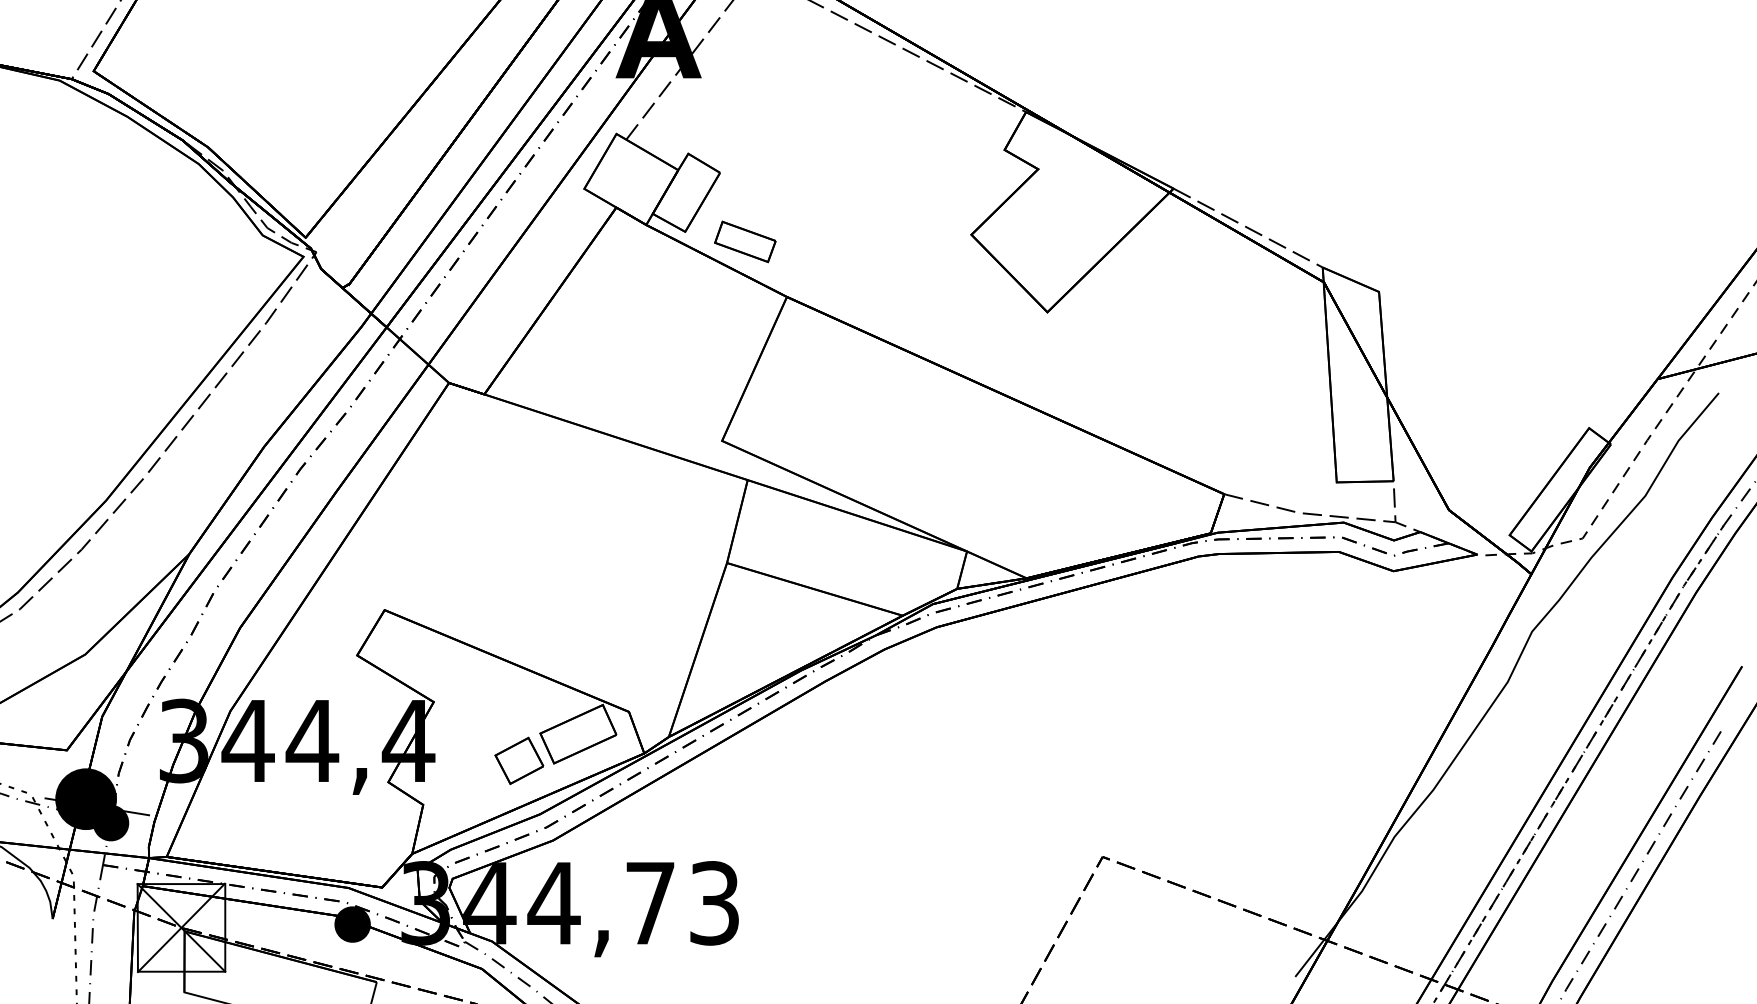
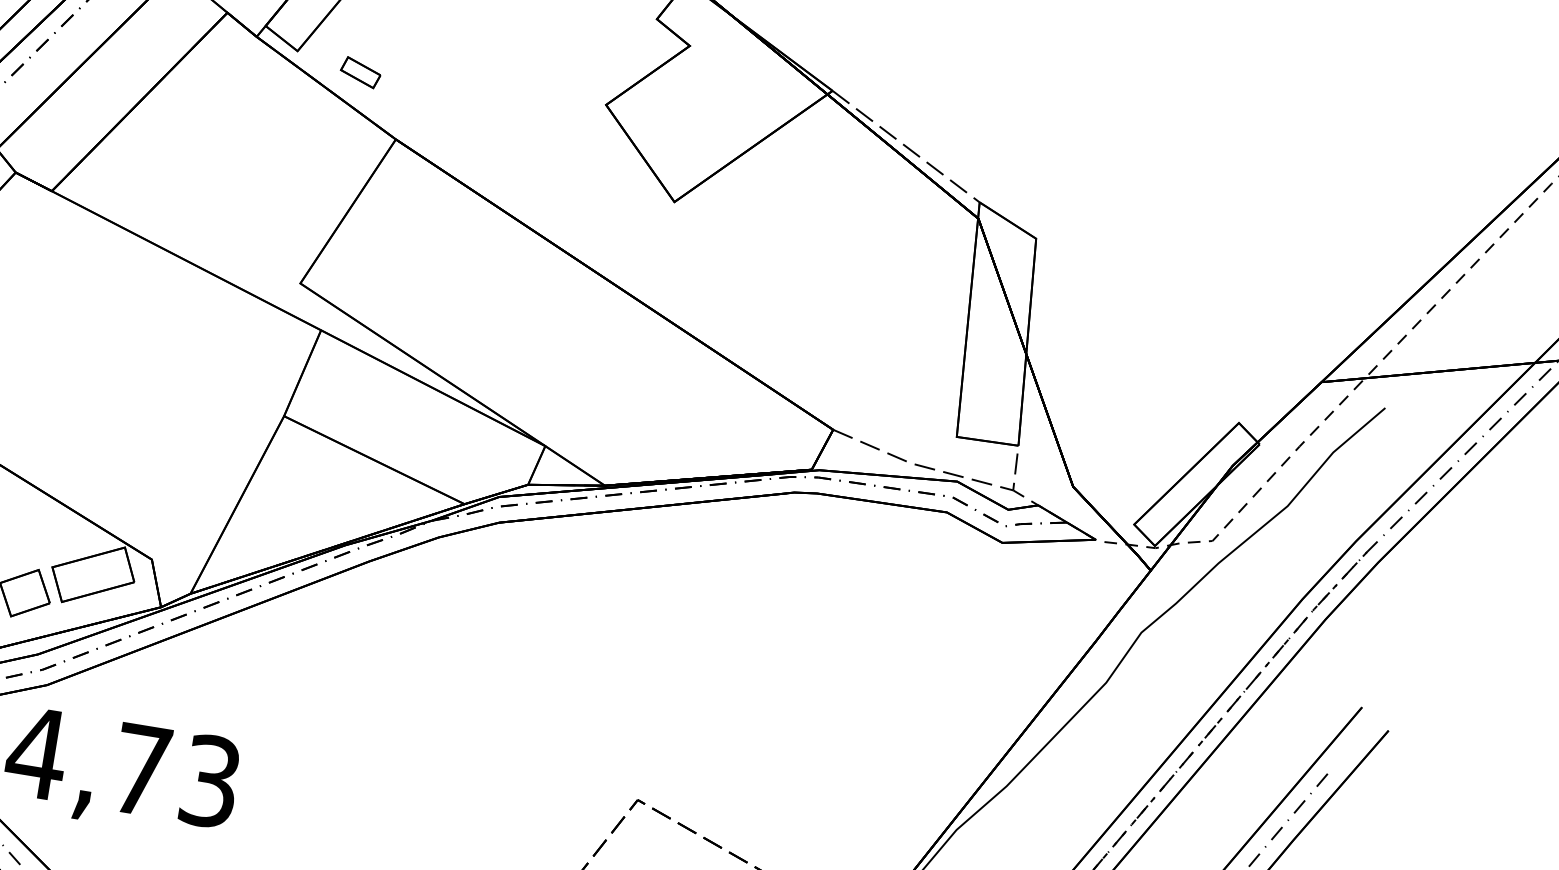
part: (745, 241) -> (360, 72), size x0.6

